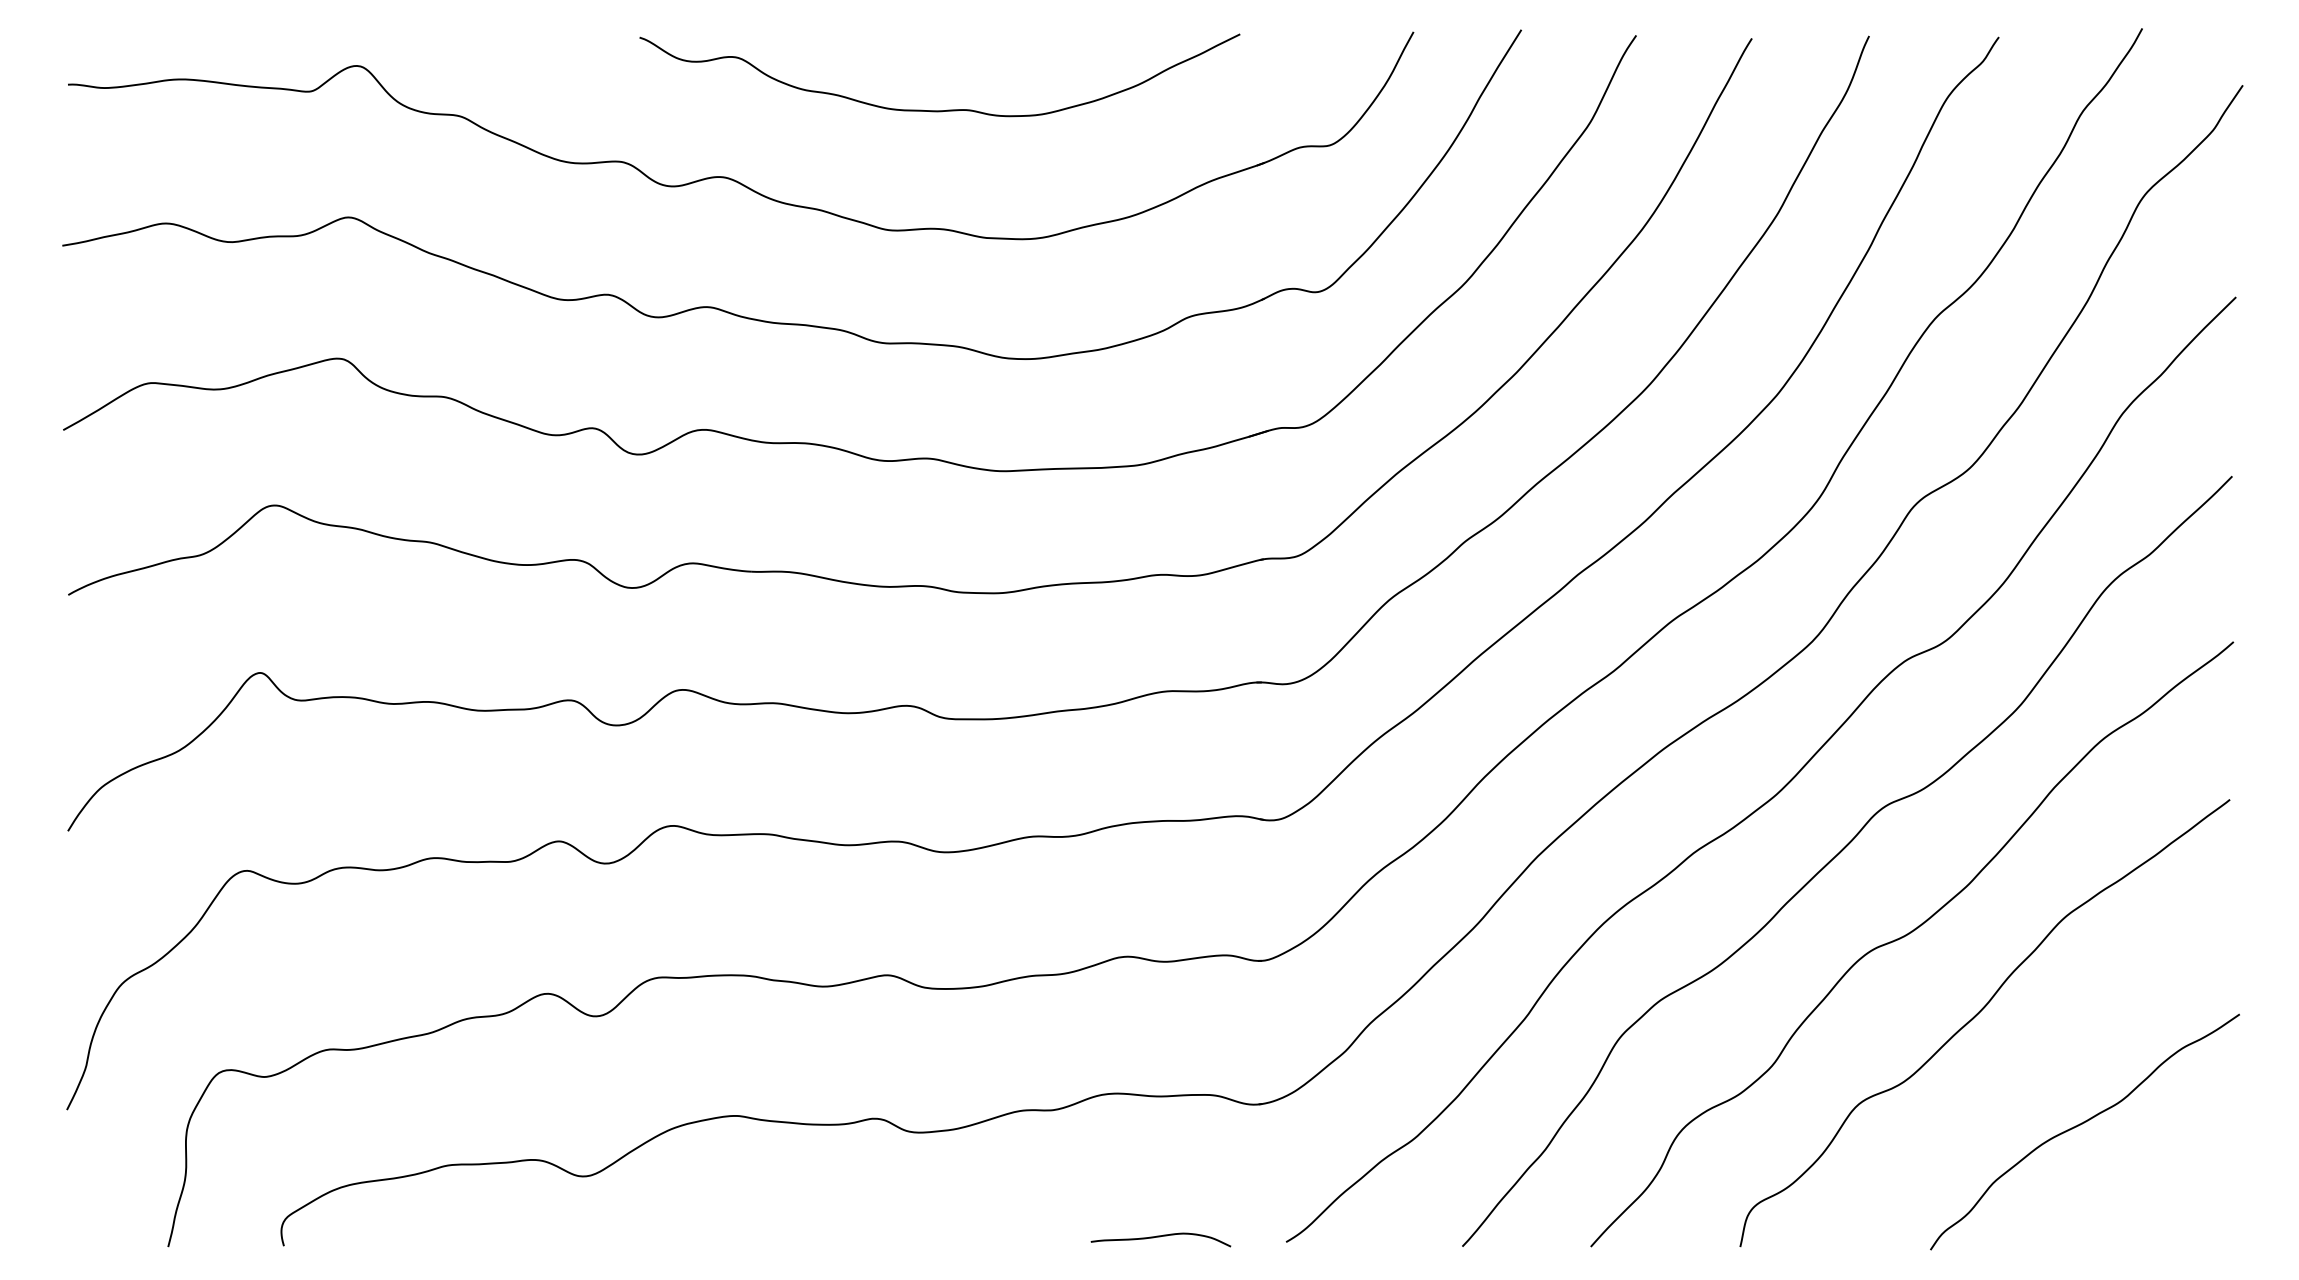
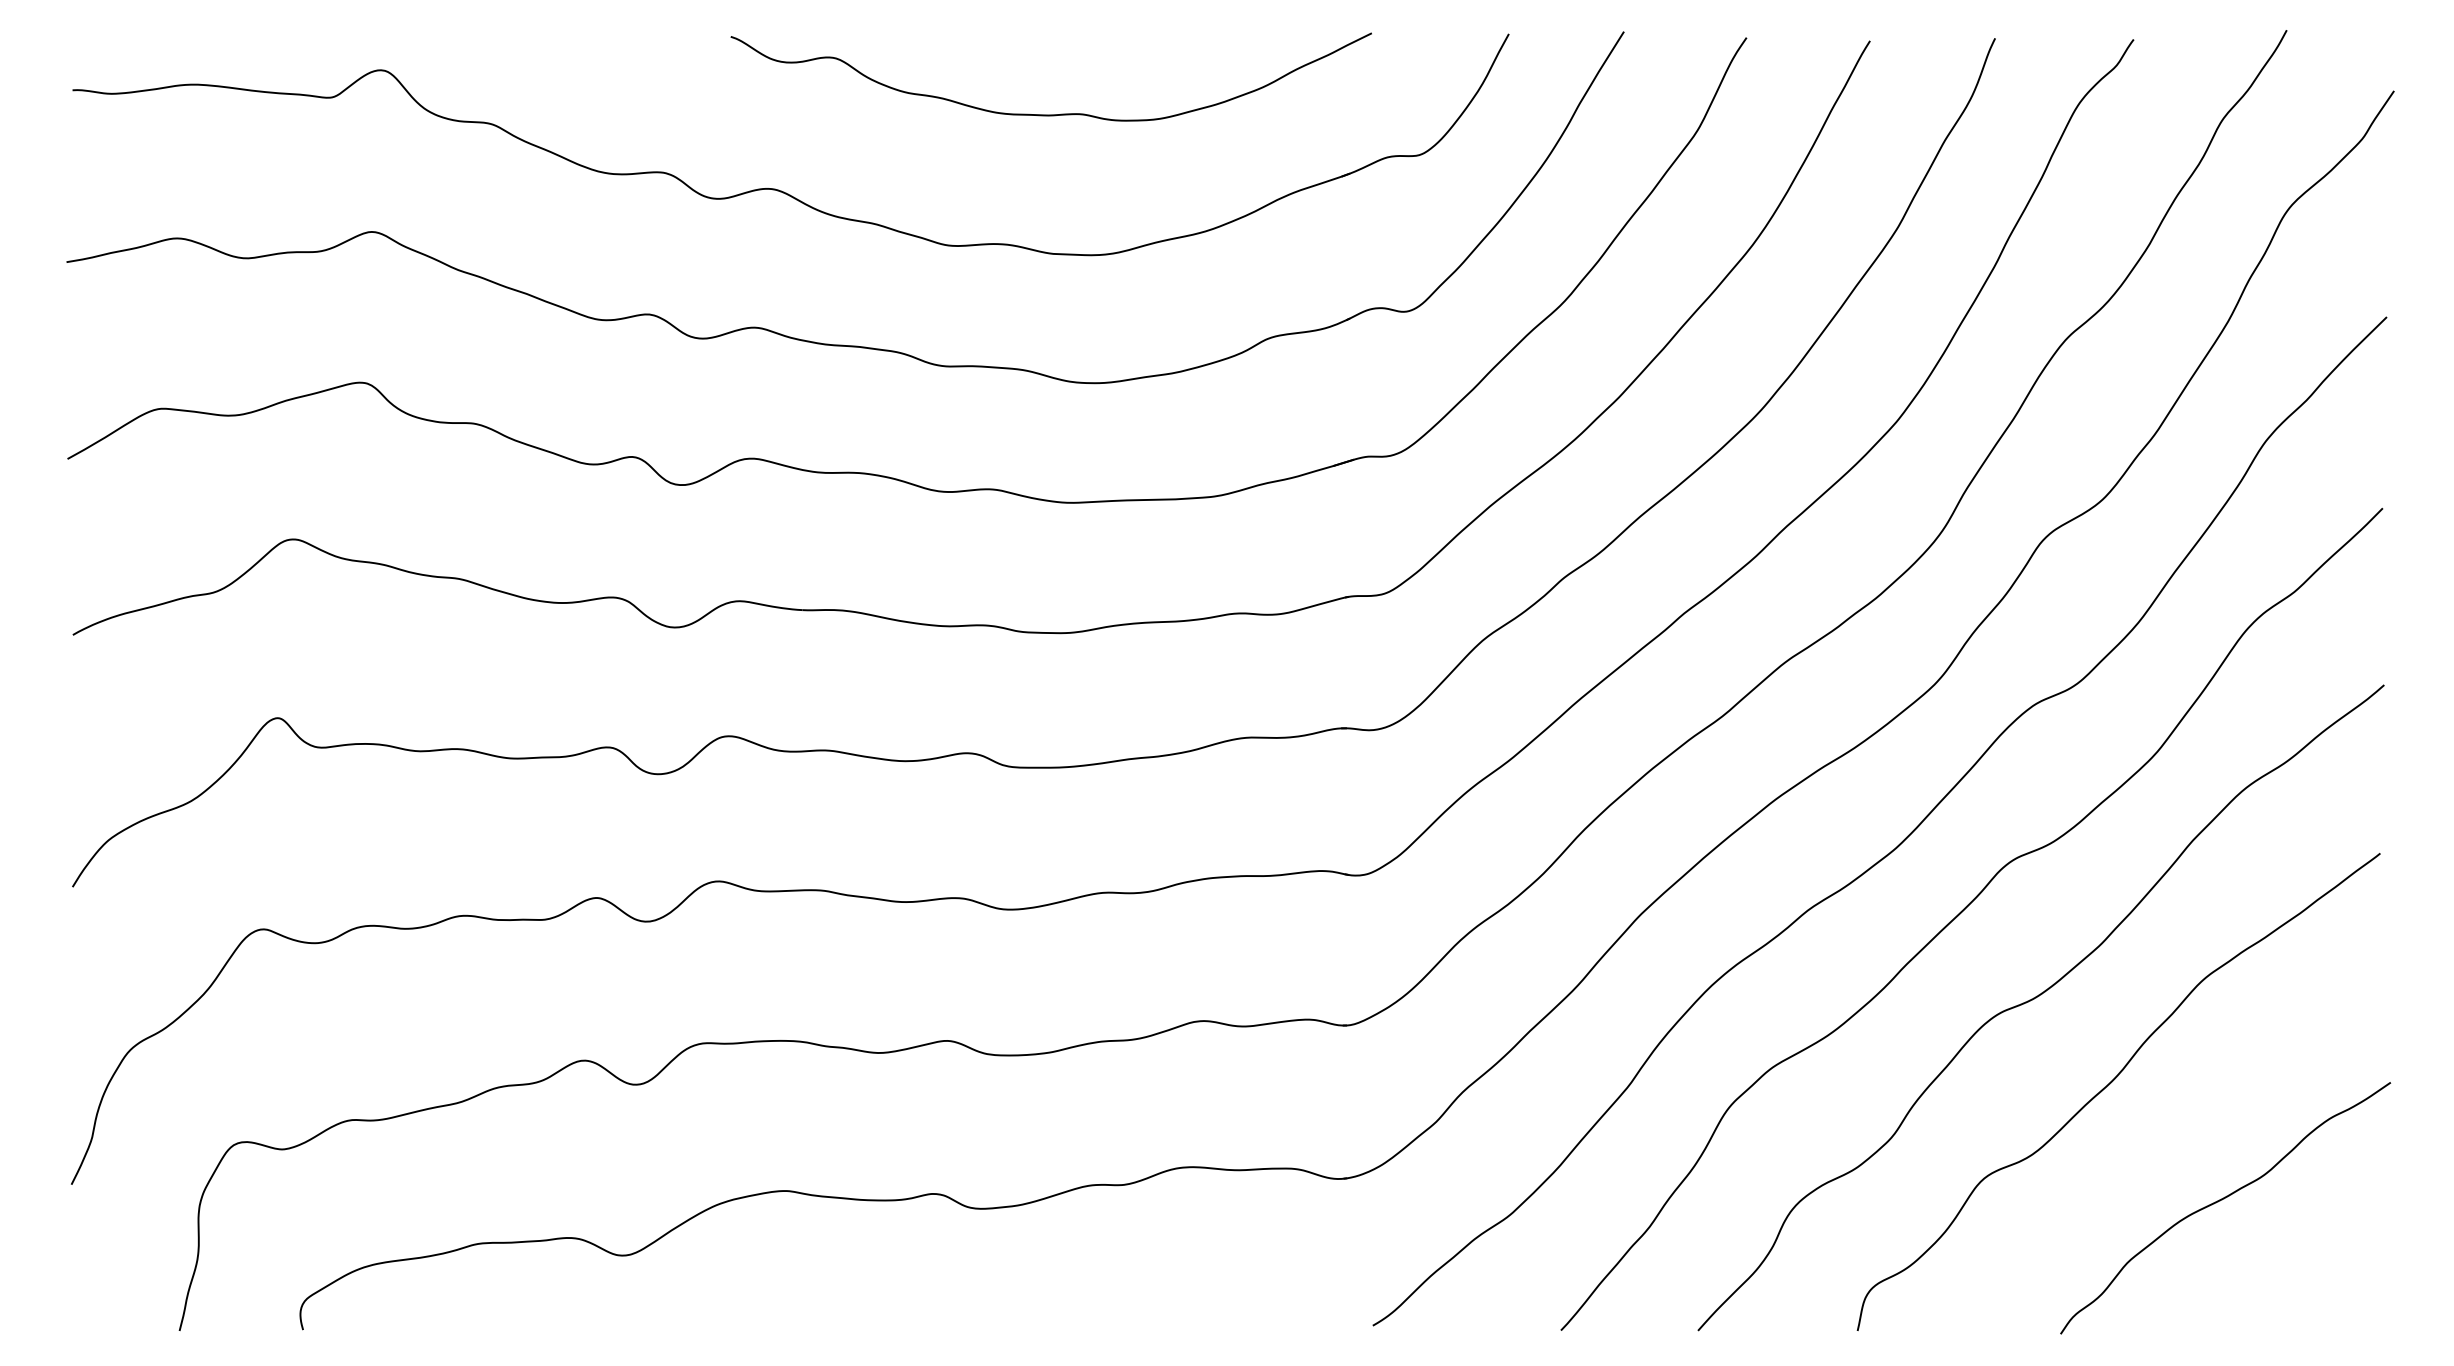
curve: (947, 109) -> (1059, 113), moved
curve: (1160, 1237) -> (1238, 1320), removed

